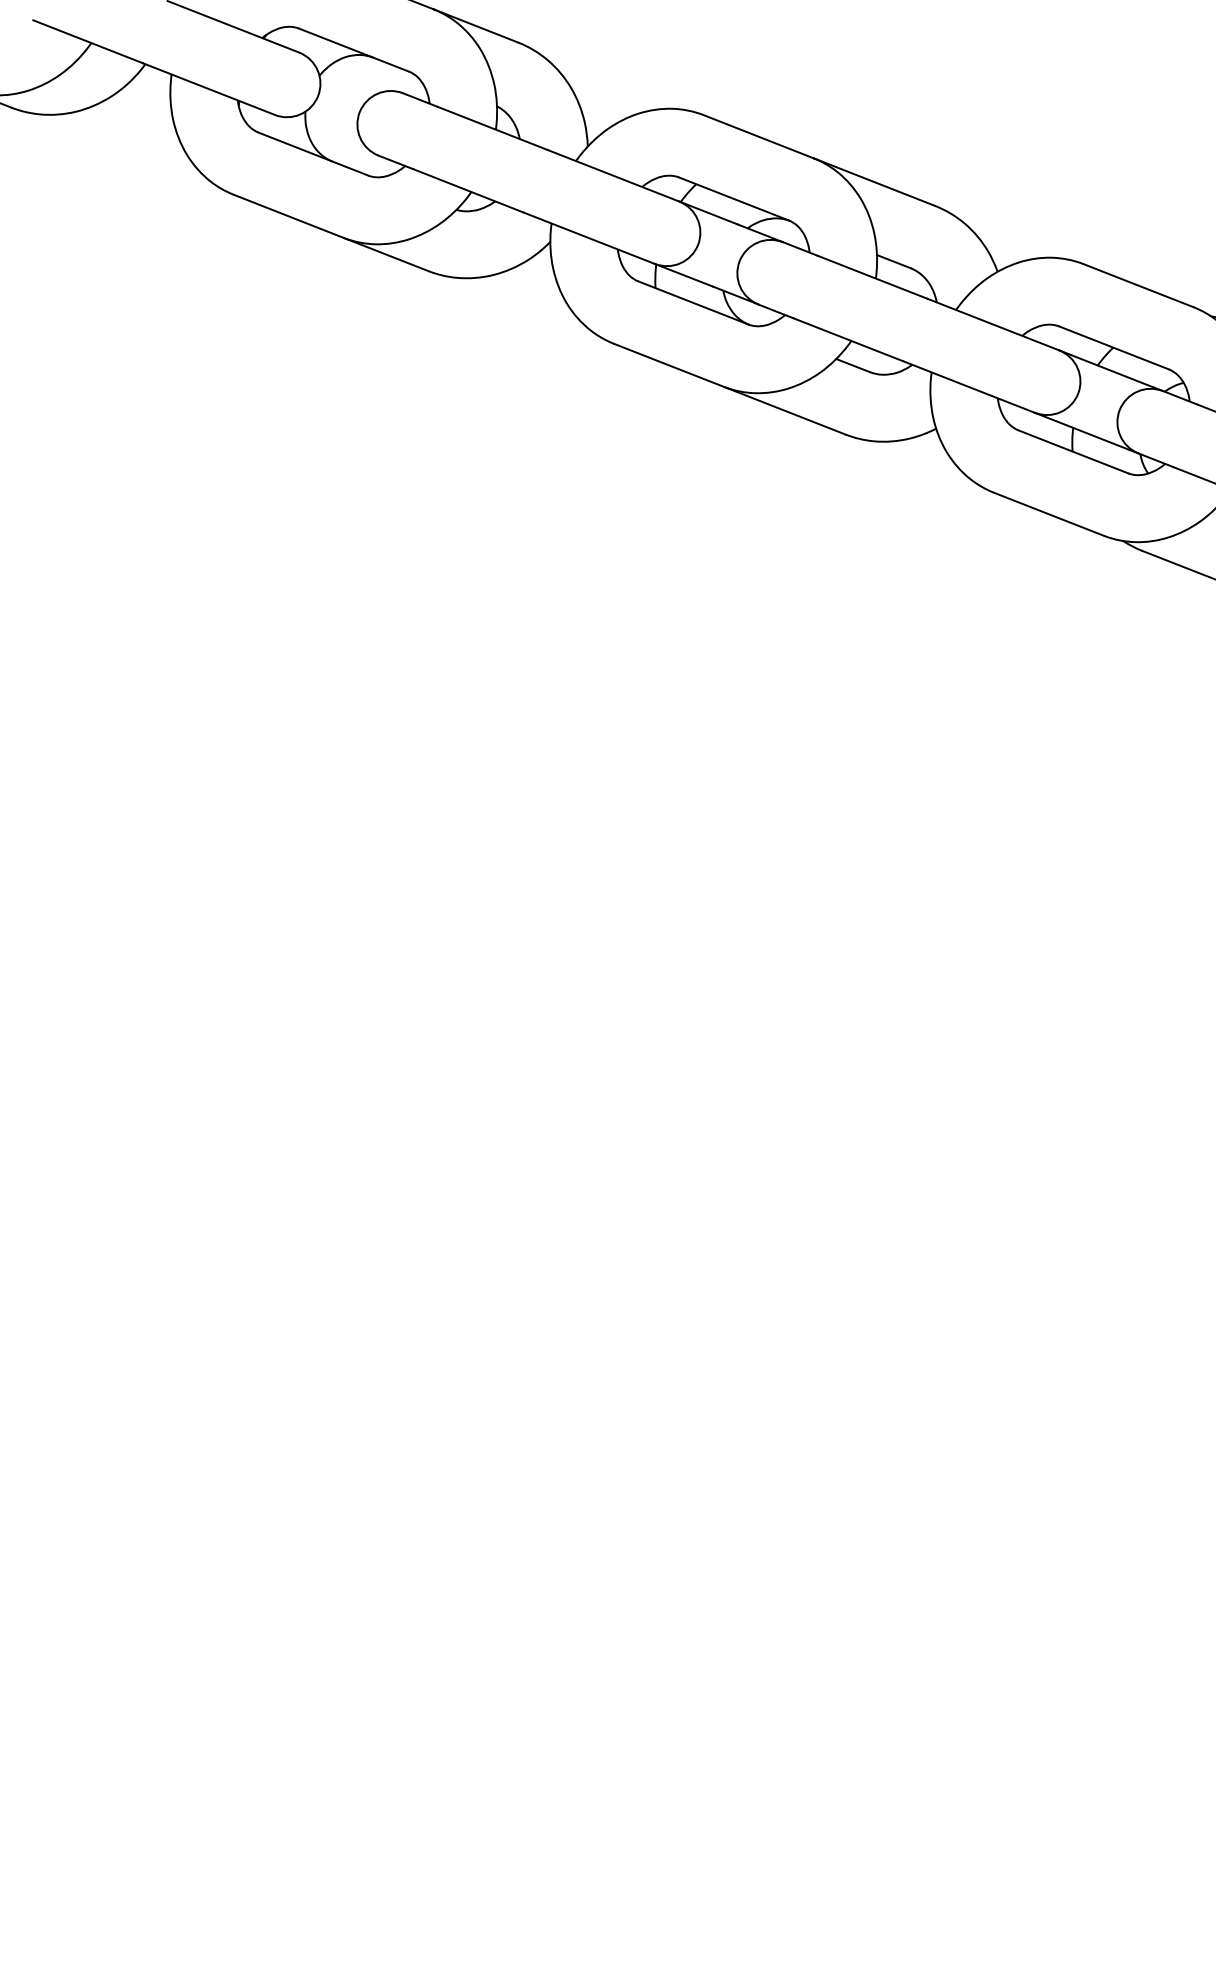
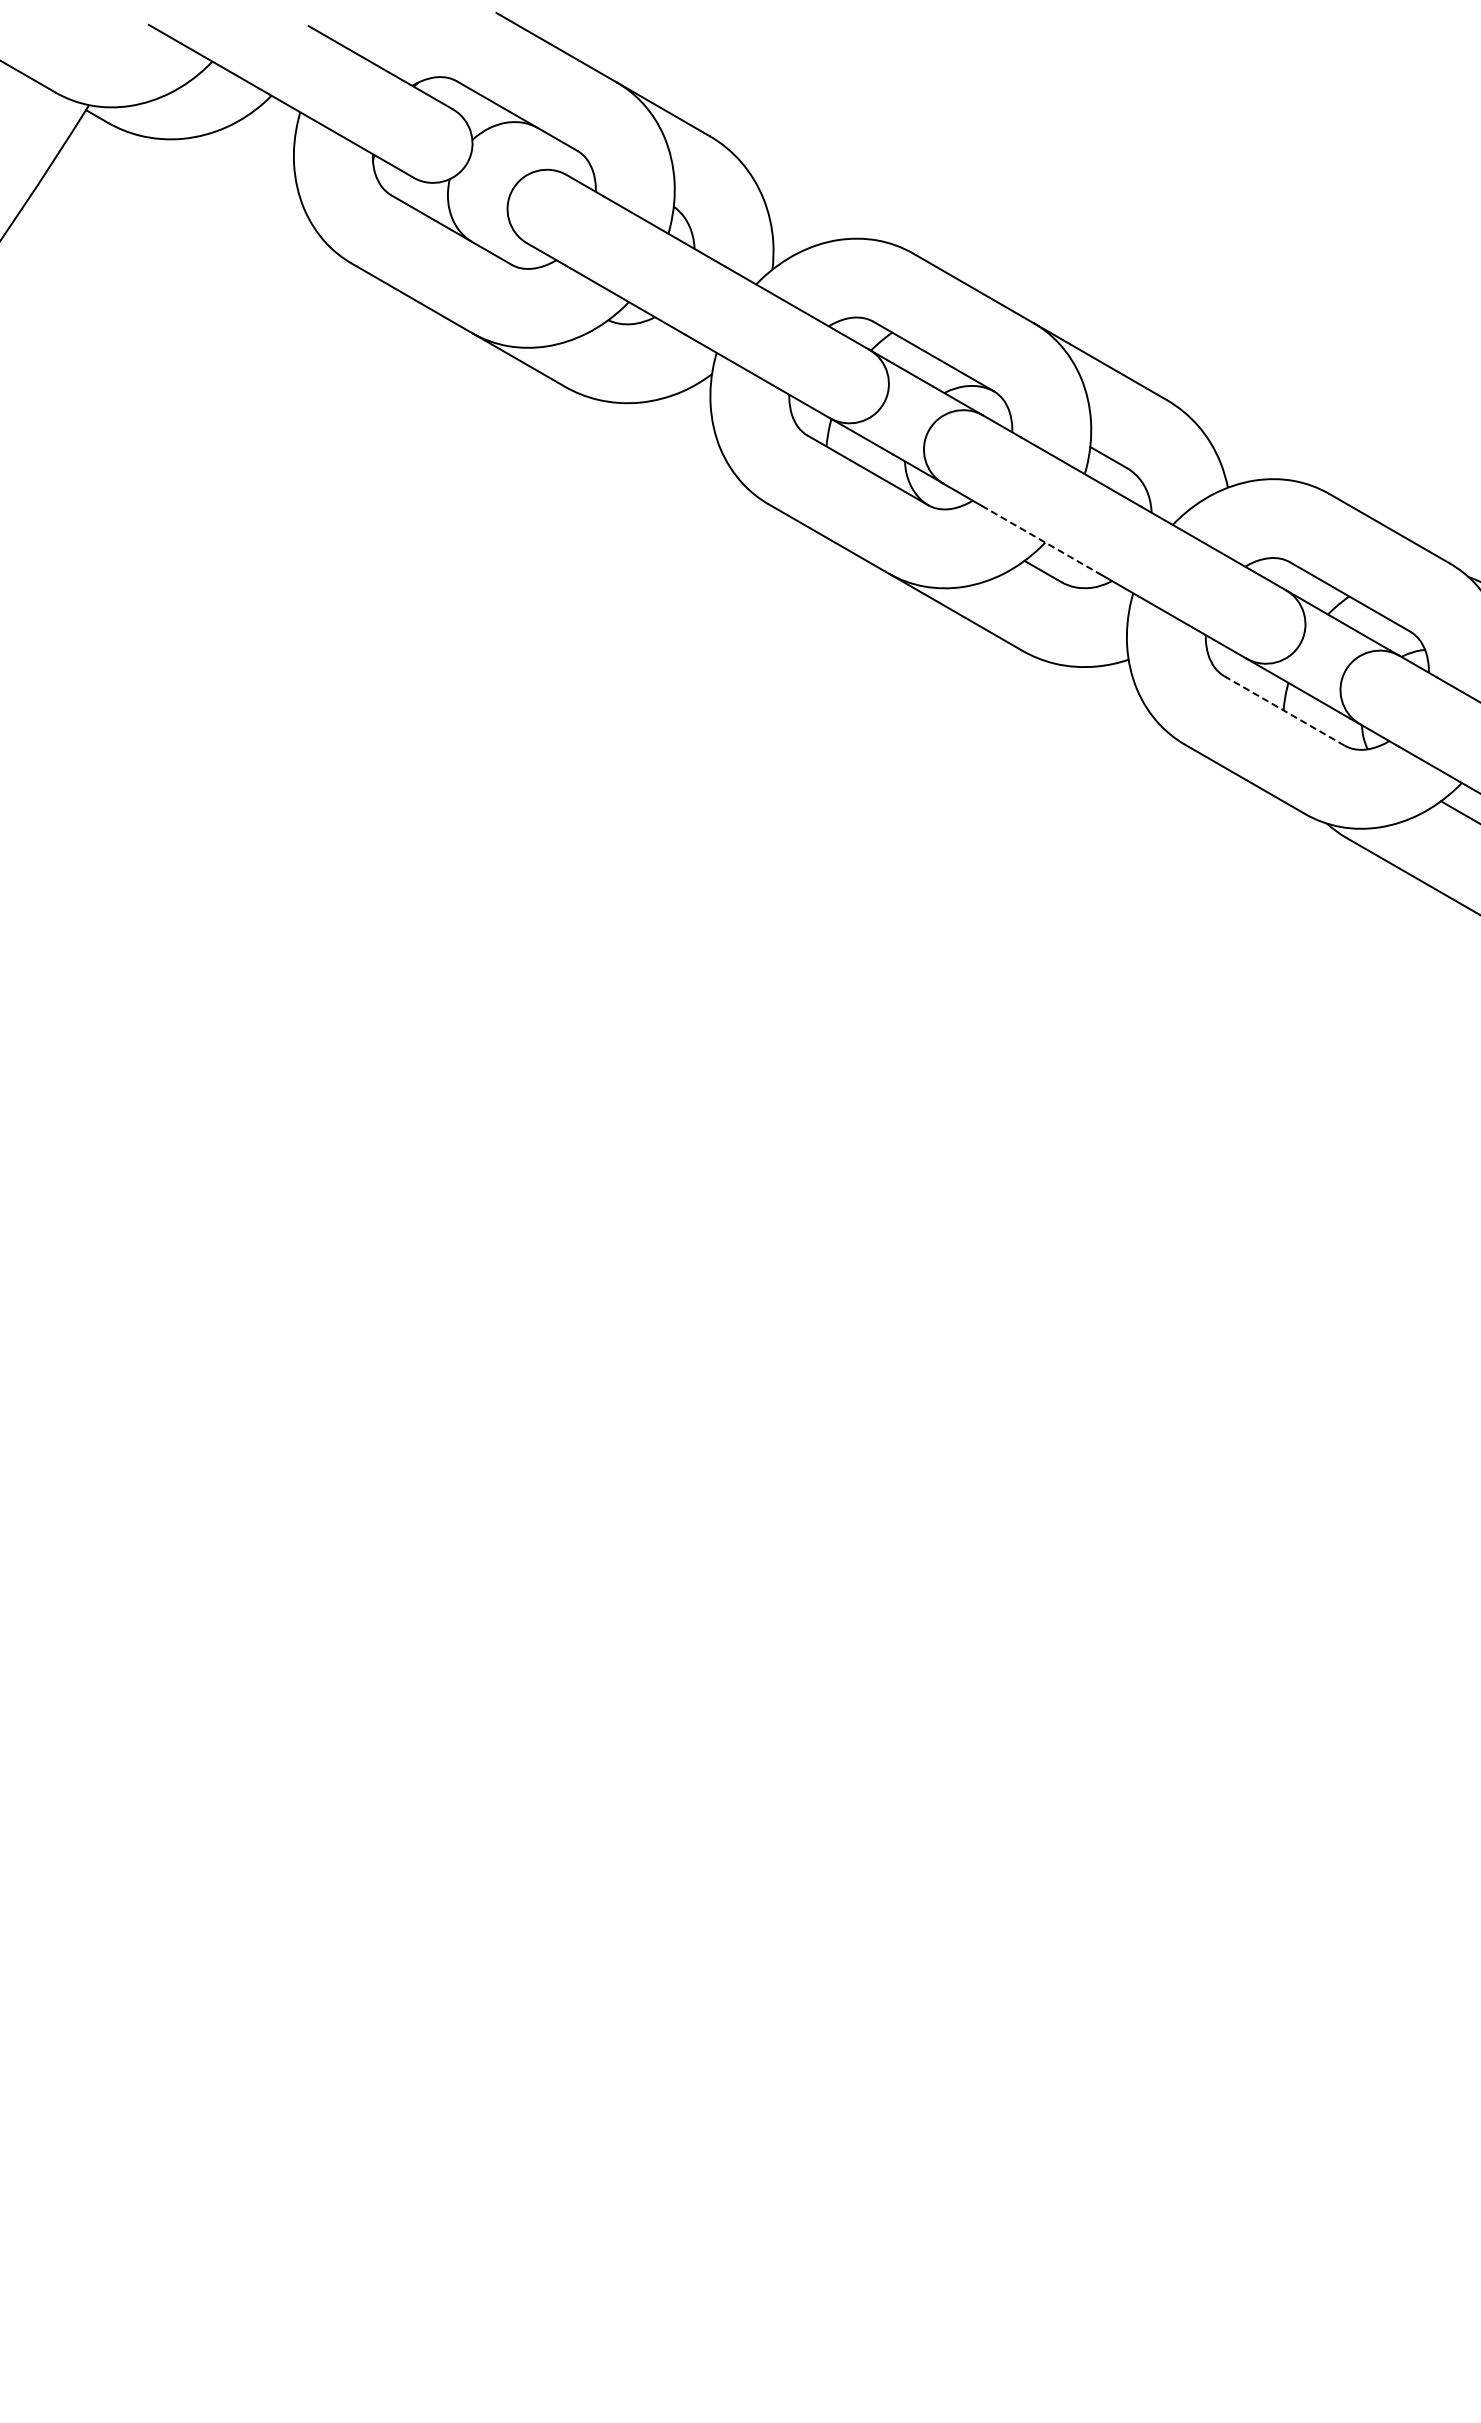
line: (848, 339) -> (1042, 540), solid -> dashed
line: (1073, 452) -> (1284, 711), solid -> dashed

